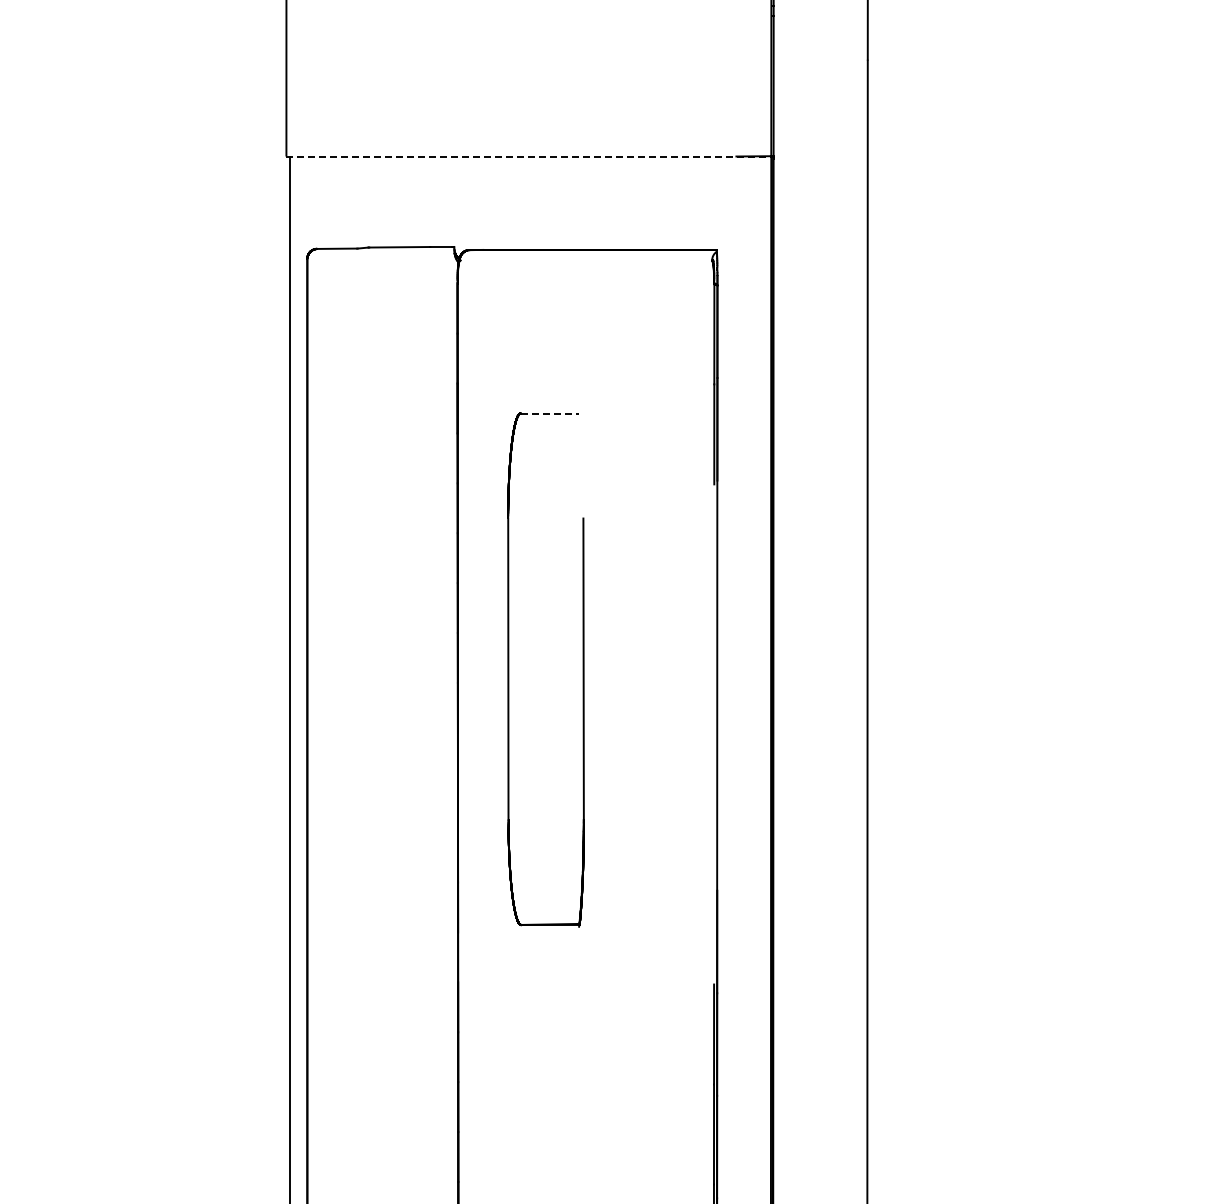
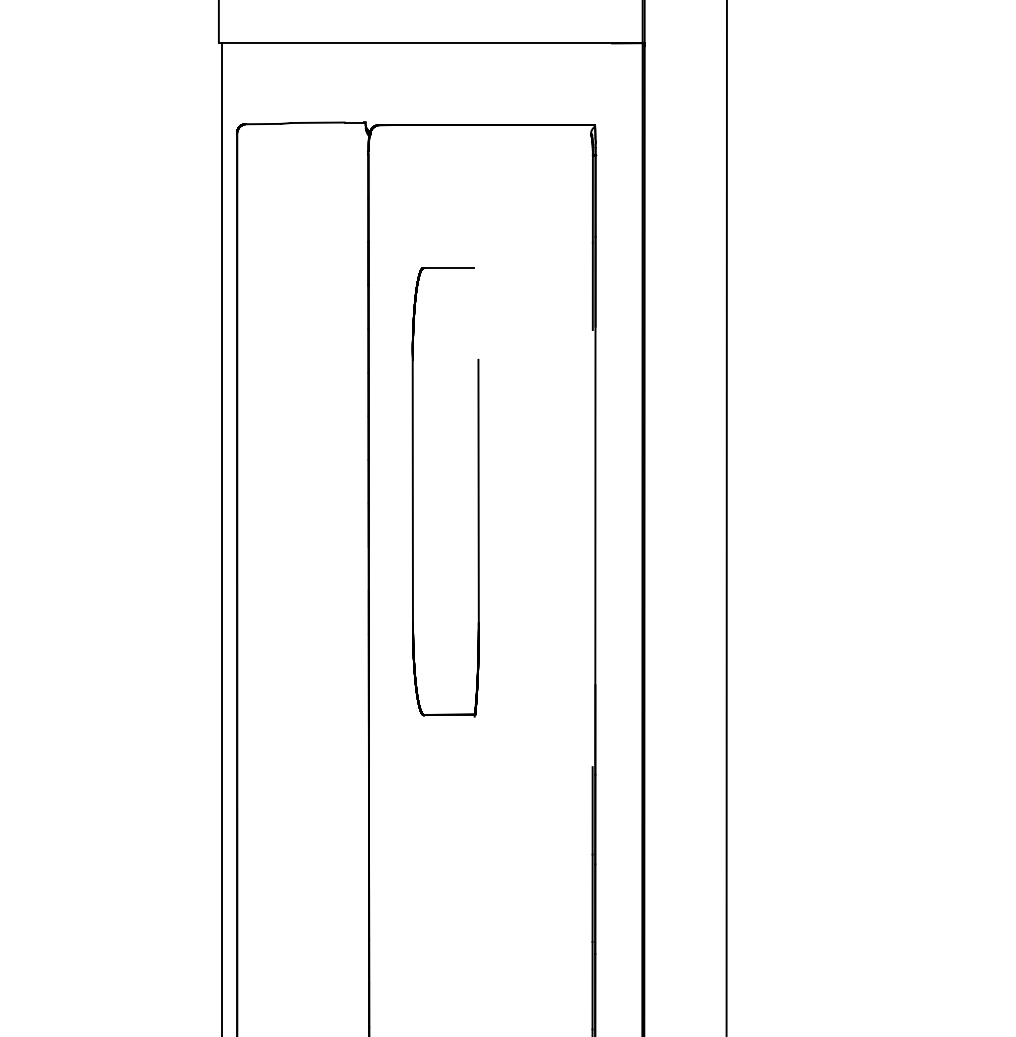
line: (529, 156) -> (431, 43), dashed -> solid
line: (549, 413) -> (448, 268), dashed -> solid

